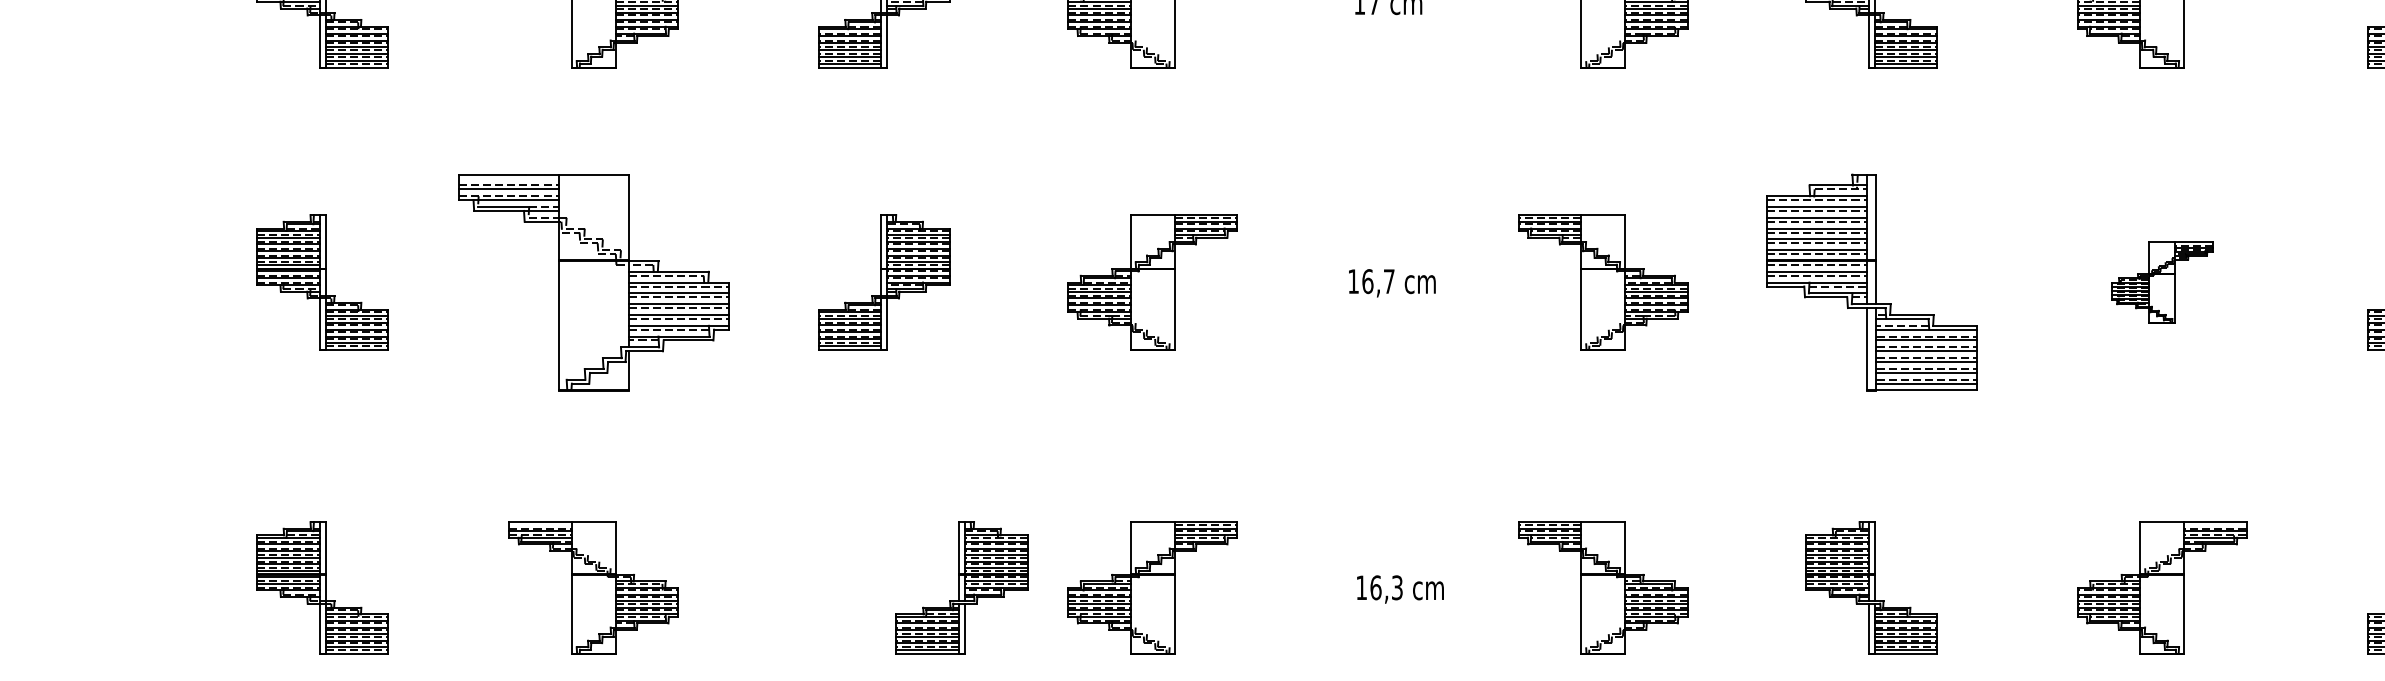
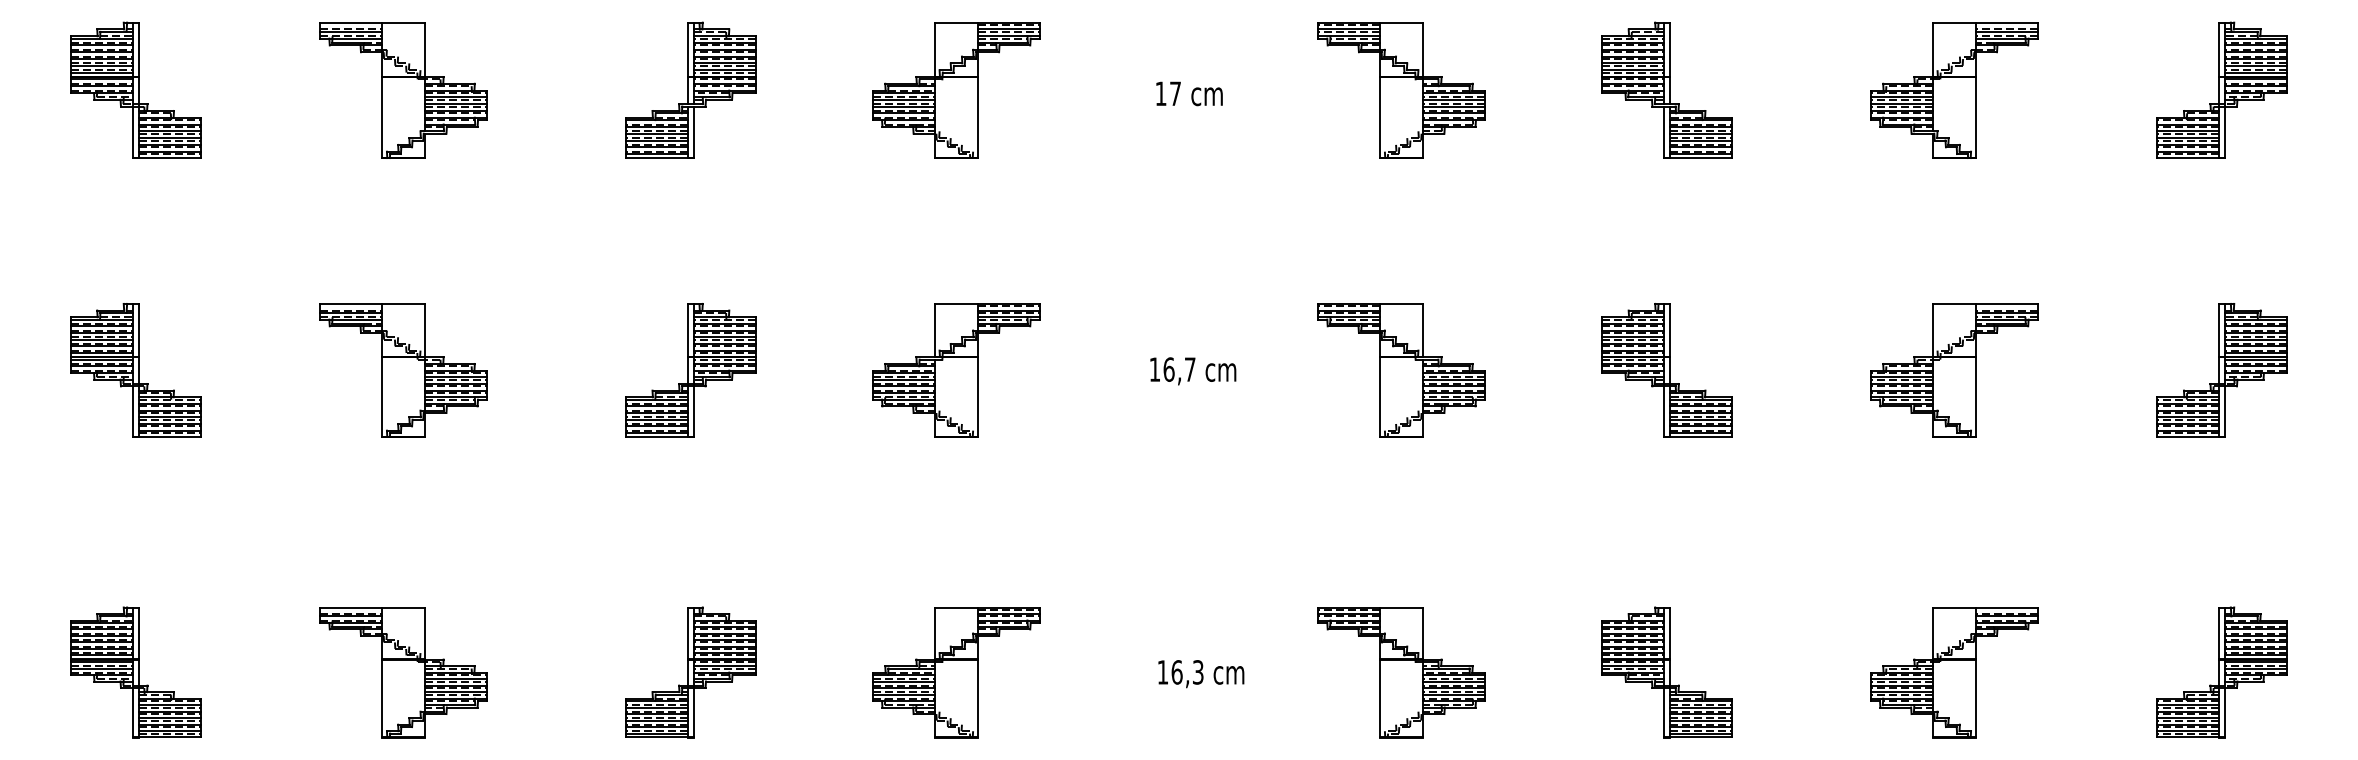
part: (593, 282) -> (403, 370), size x0.62
part: (1871, 282) -> (1666, 370), size x0.62
part: (2162, 282) -> (1954, 370), size x1.67
part: (961, 587) -> (690, 672), moved

